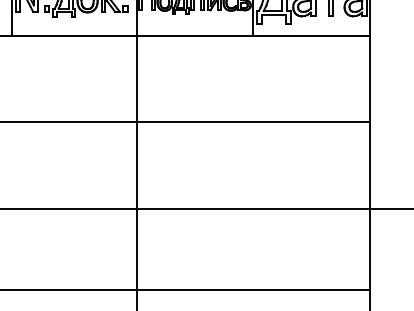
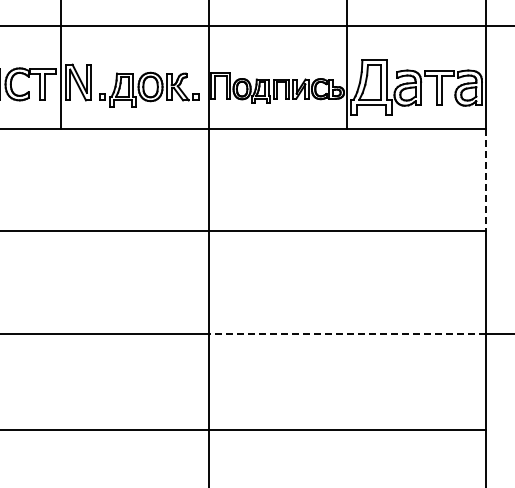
line: (369, 79) -> (485, 180), solid -> dashed
line: (252, 209) -> (346, 334), solid -> dashed

